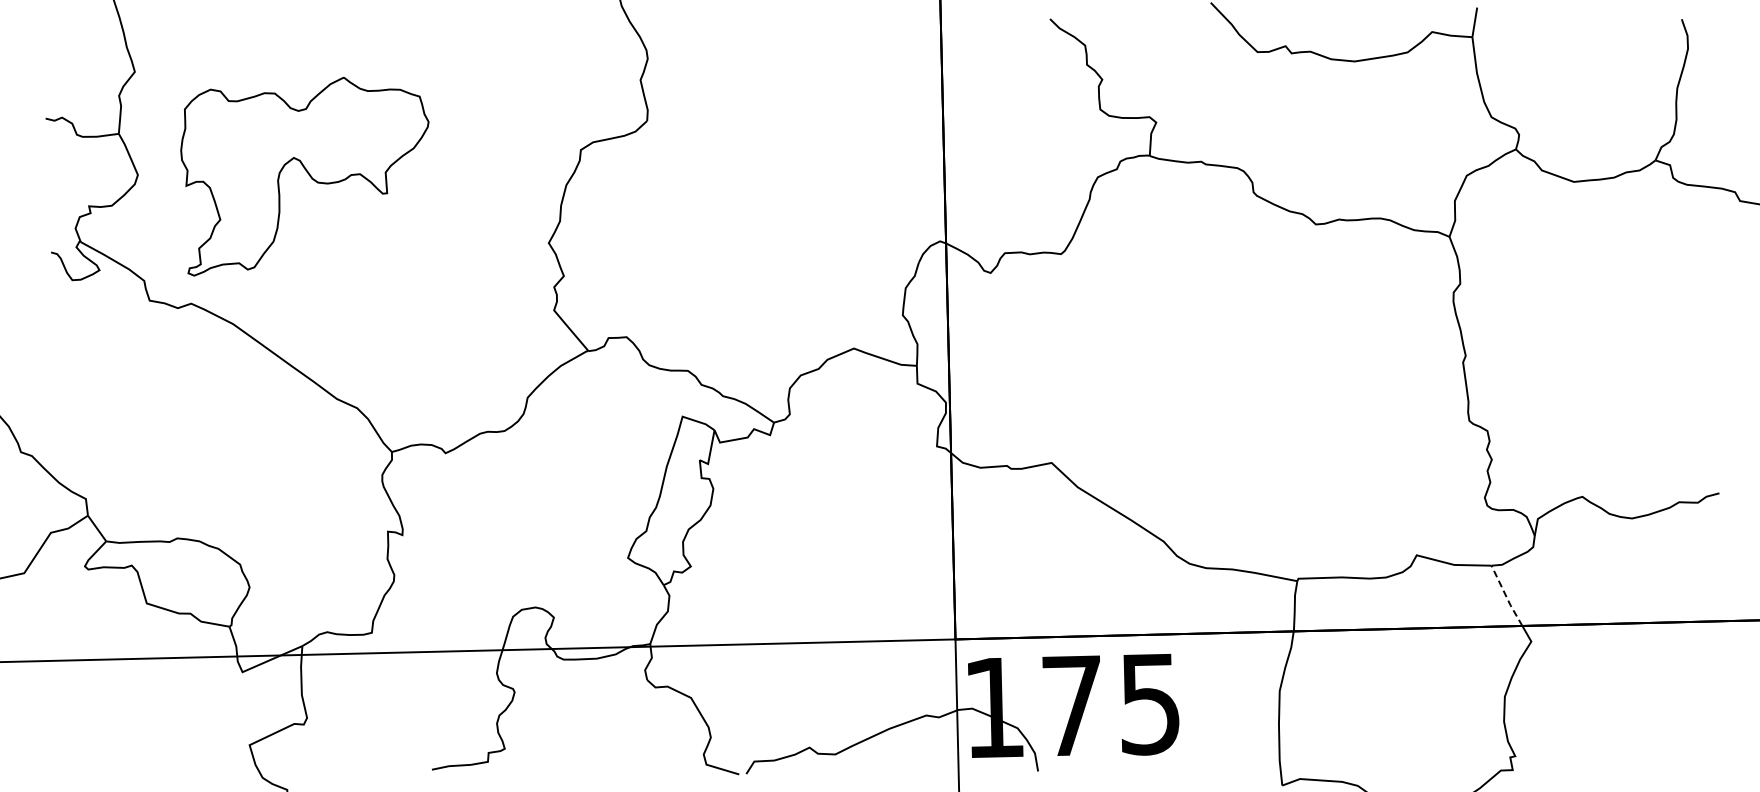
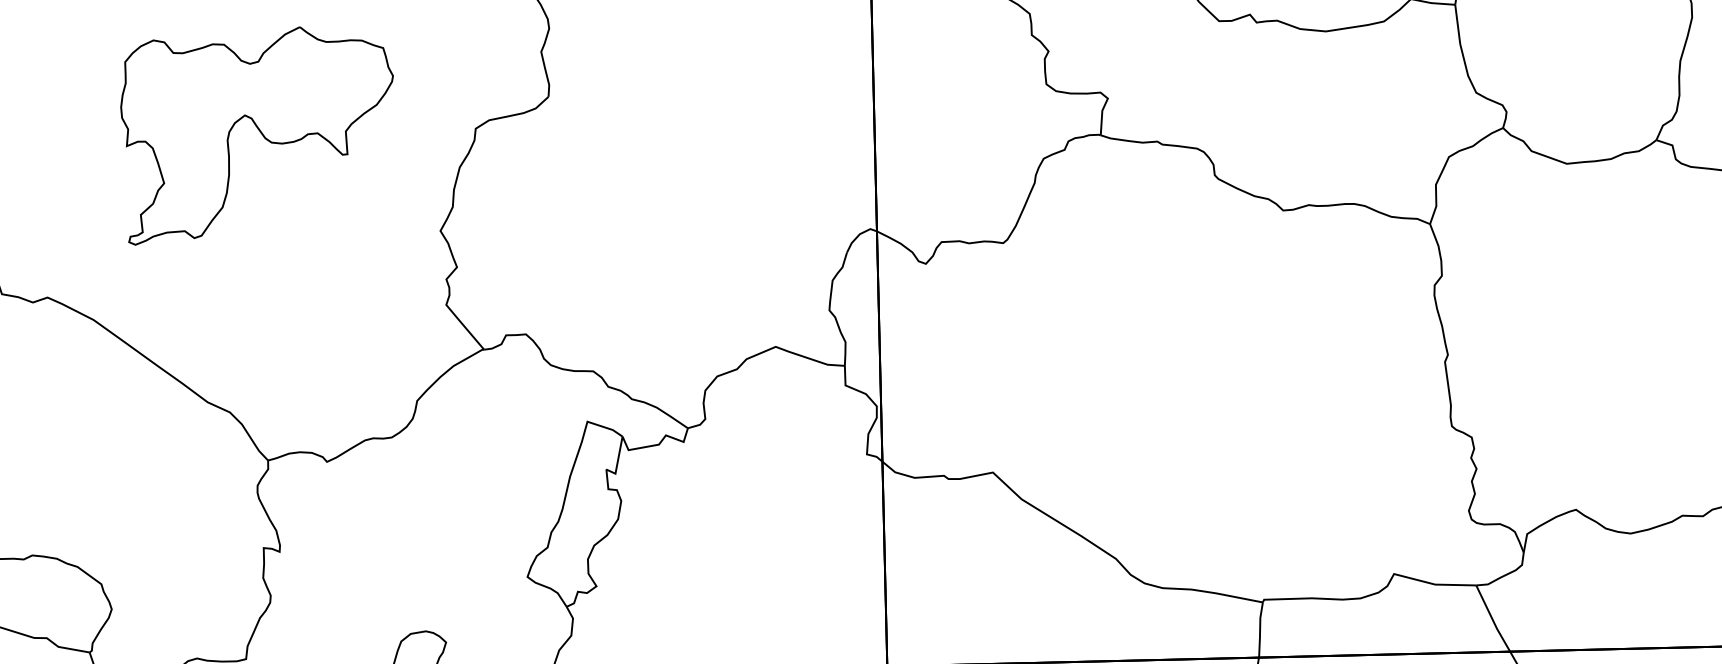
part: (304, 176) -> (256, 135), moved
line: (1506, 596) -> (1492, 619), dashed -> solid

